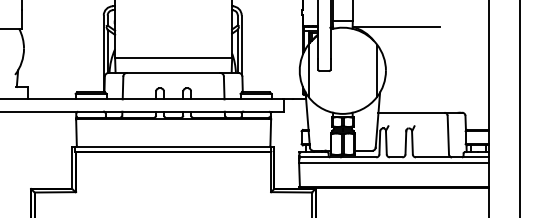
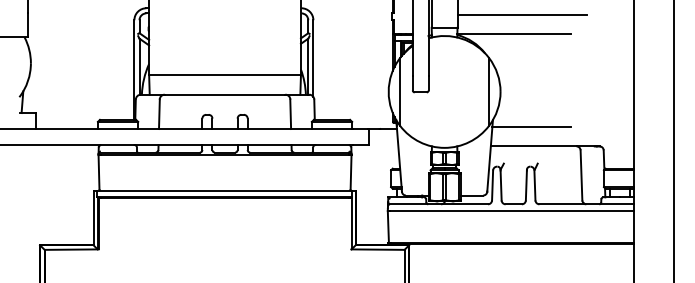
line: (402, 11) -> (521, 15), added
line: (409, 98) -> (531, 127), added

